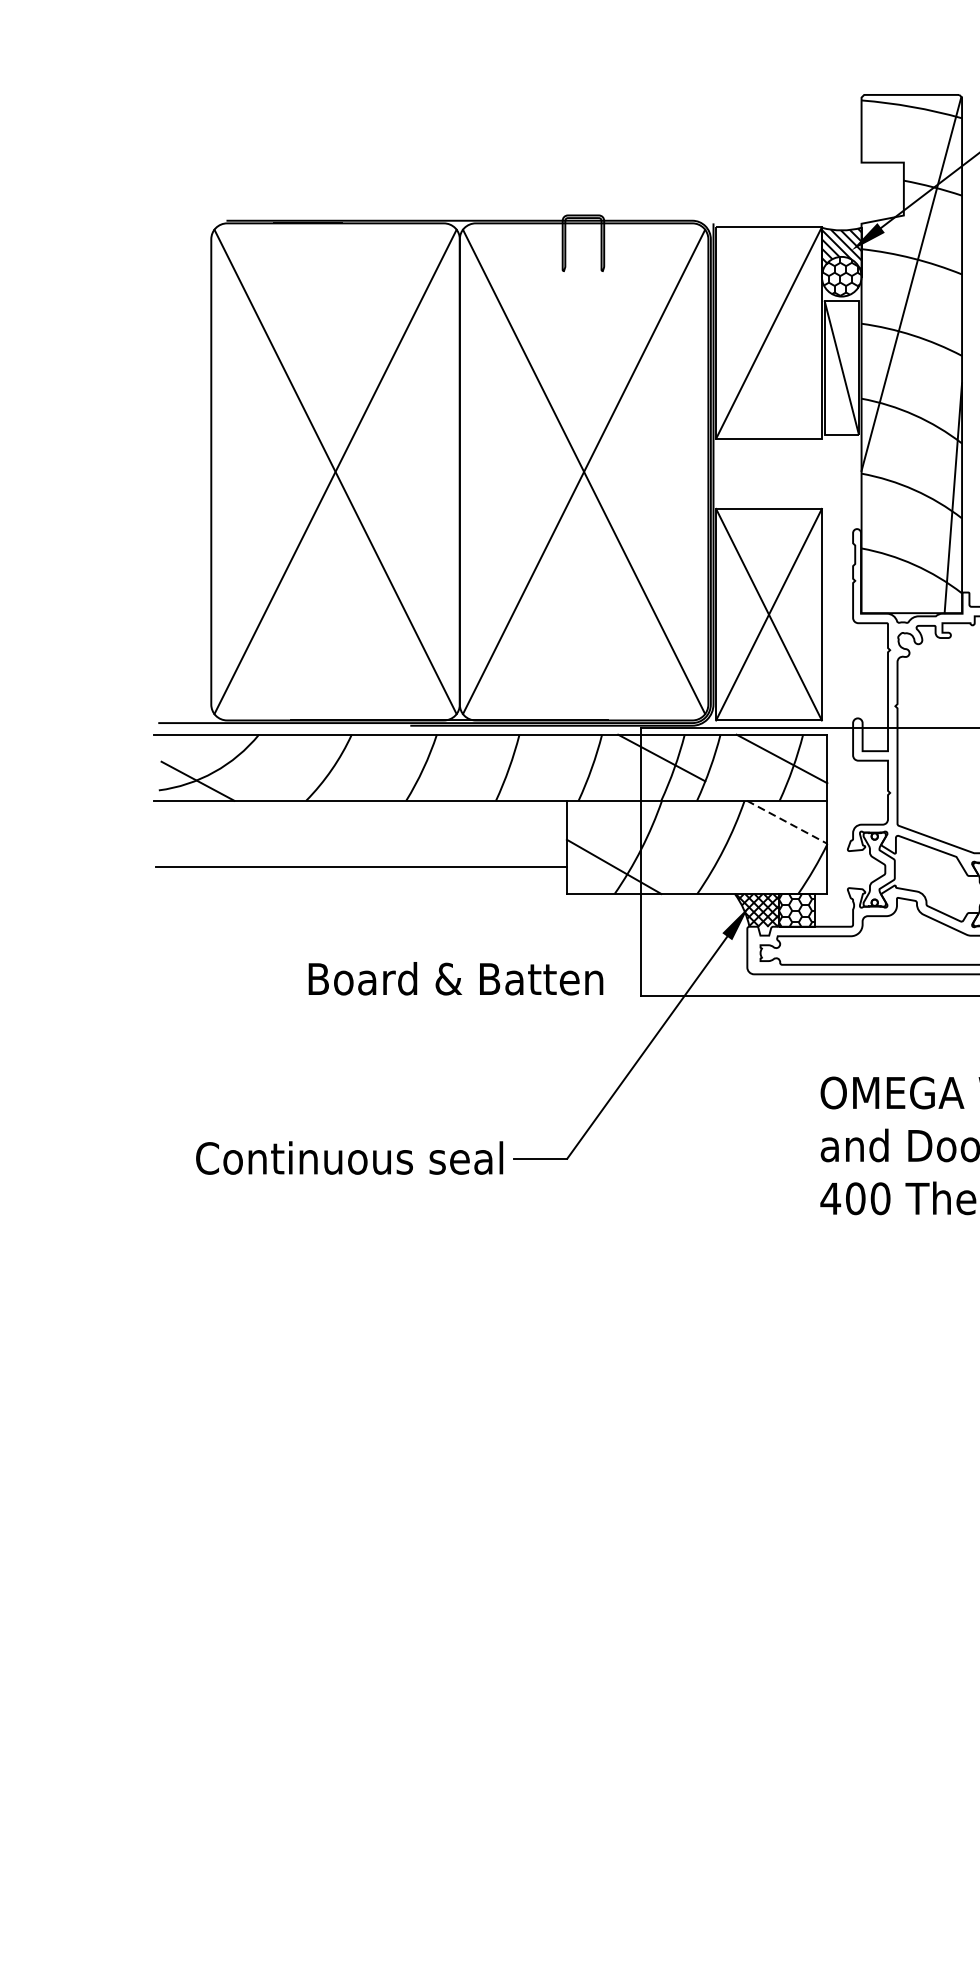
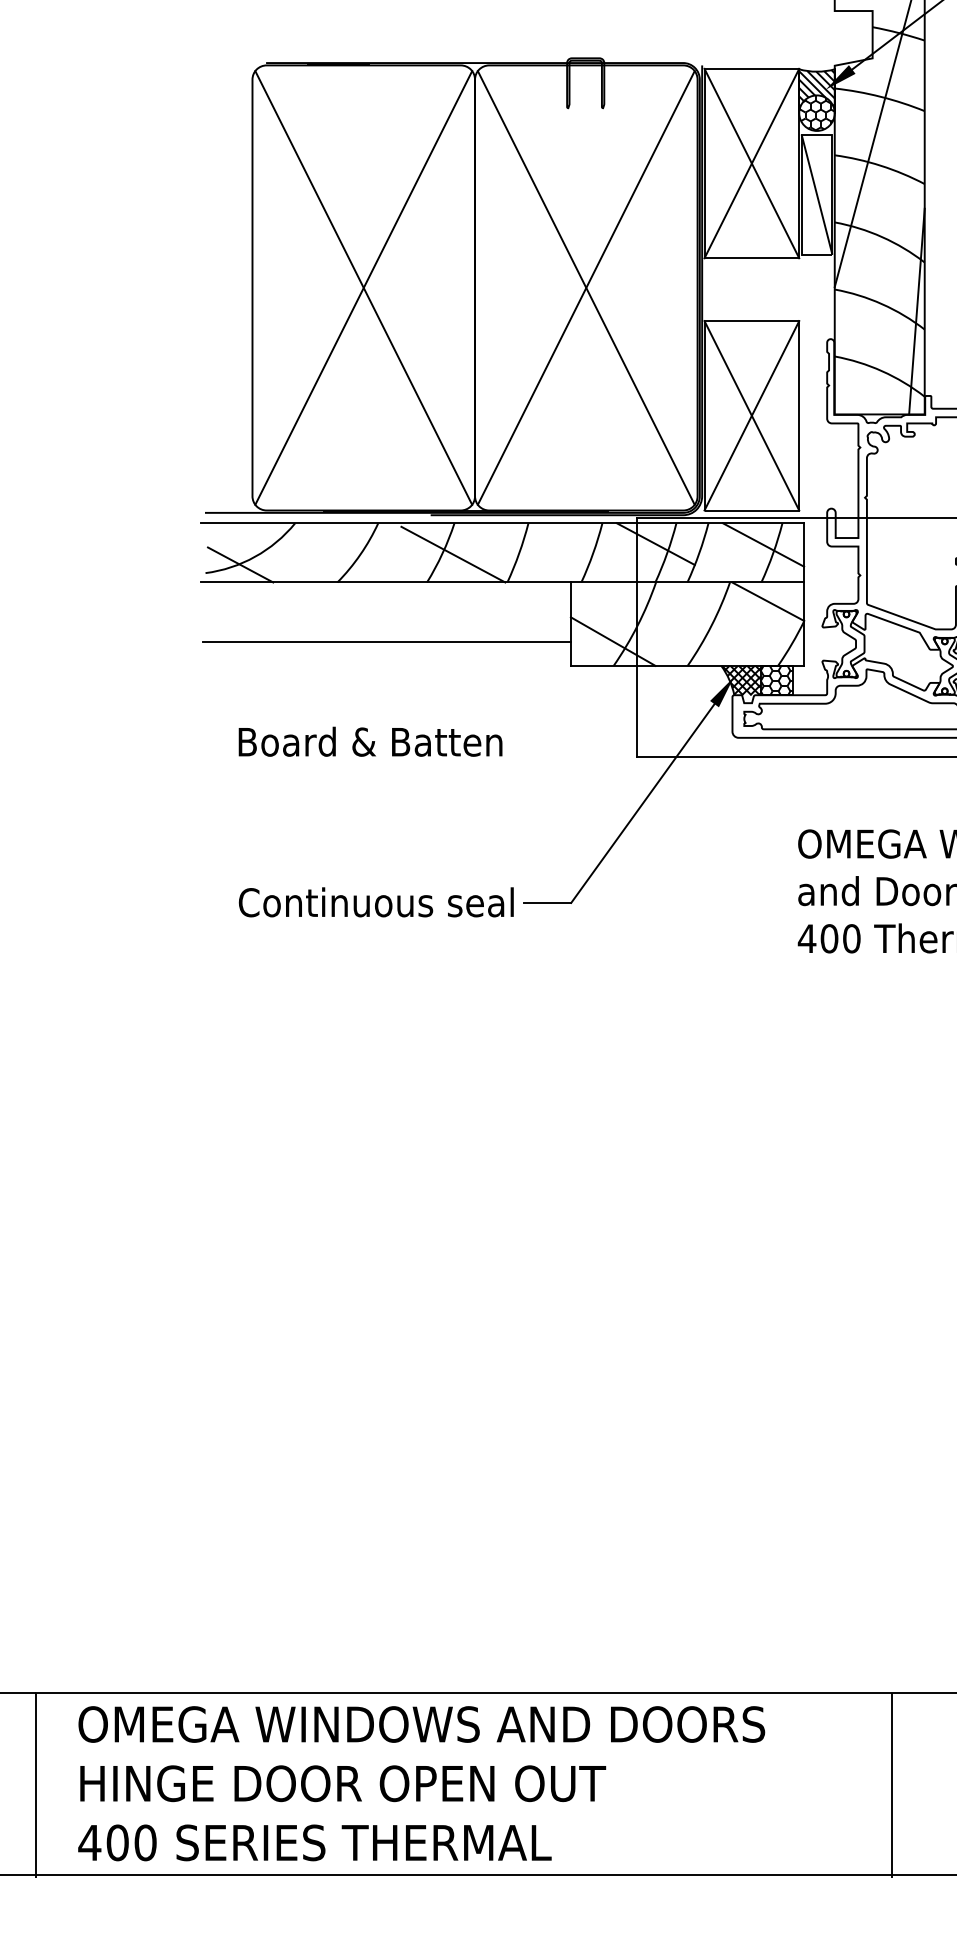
line: (768, 332) -> (751, 163), added
line: (435, 769) -> (453, 554), added
line: (787, 822) -> (768, 601), dashed -> solid
text: (455, 978) -> (370, 741), moved

